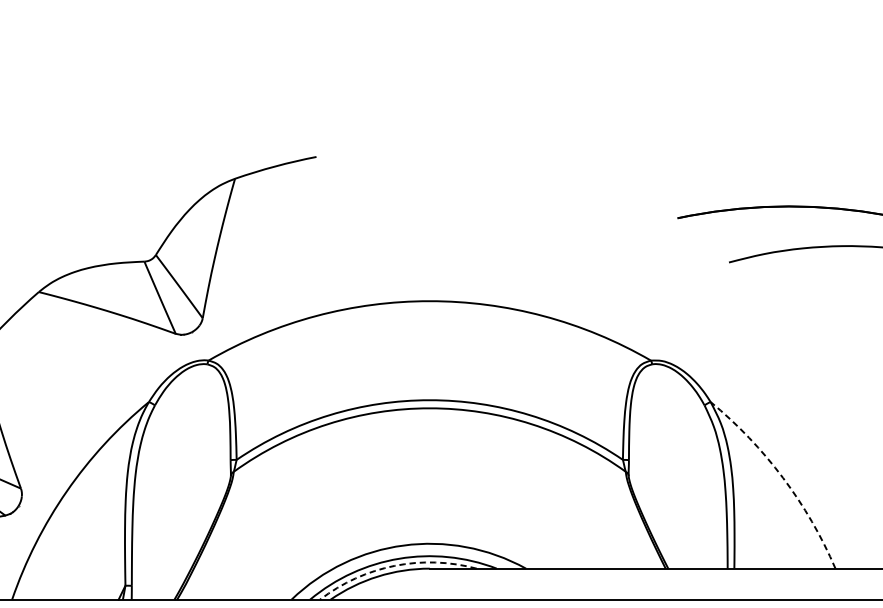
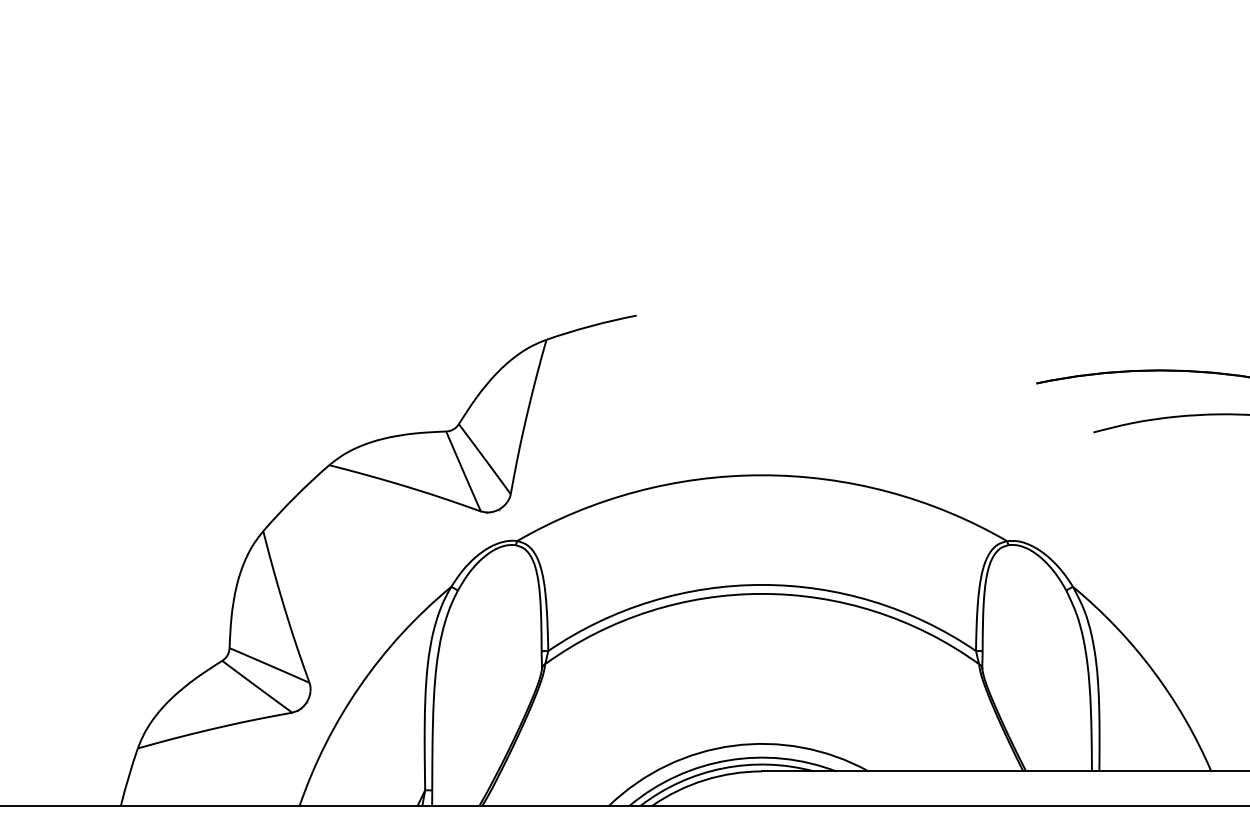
arc: (783, 477) -> (1153, 670), dashed -> solid
arc: (394, 566) -> (723, 768), dashed -> solid

